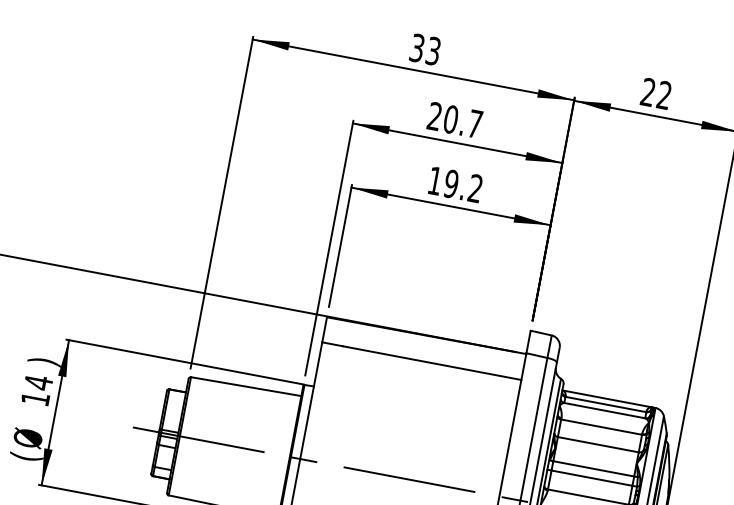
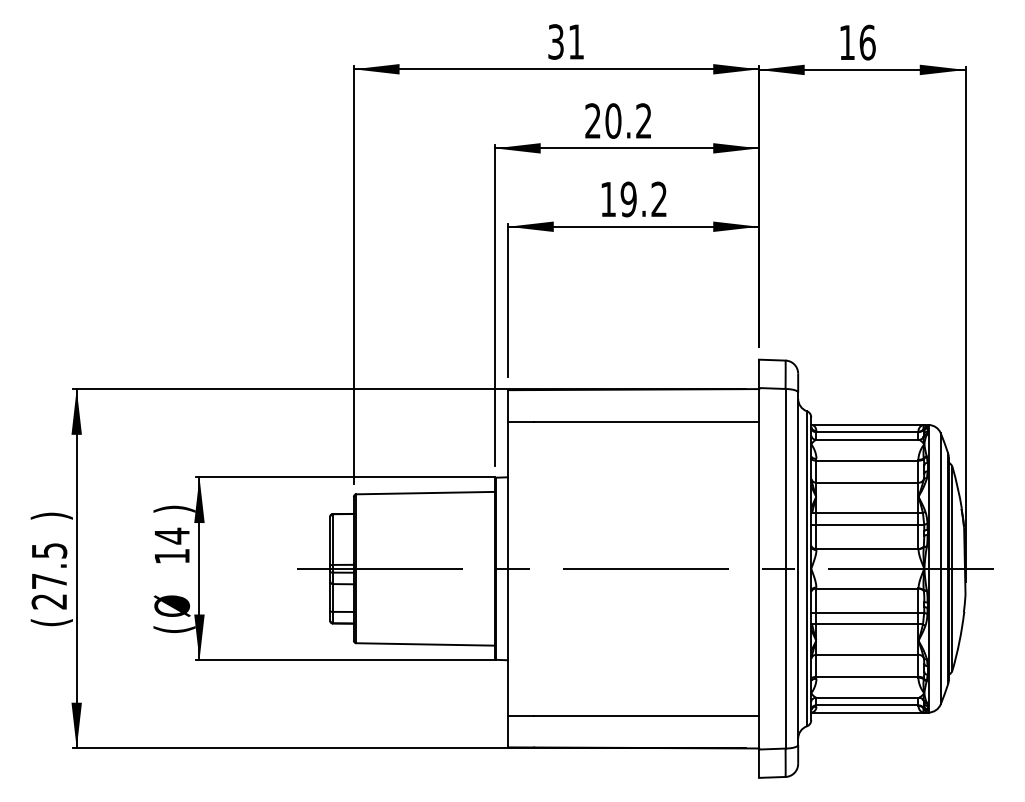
text: (433, 50) -> (576, 41), 33 -> 31
text: (656, 93) -> (857, 42), 22 -> 16
text: (474, 123) -> (643, 120), 20.7 -> 20.2

